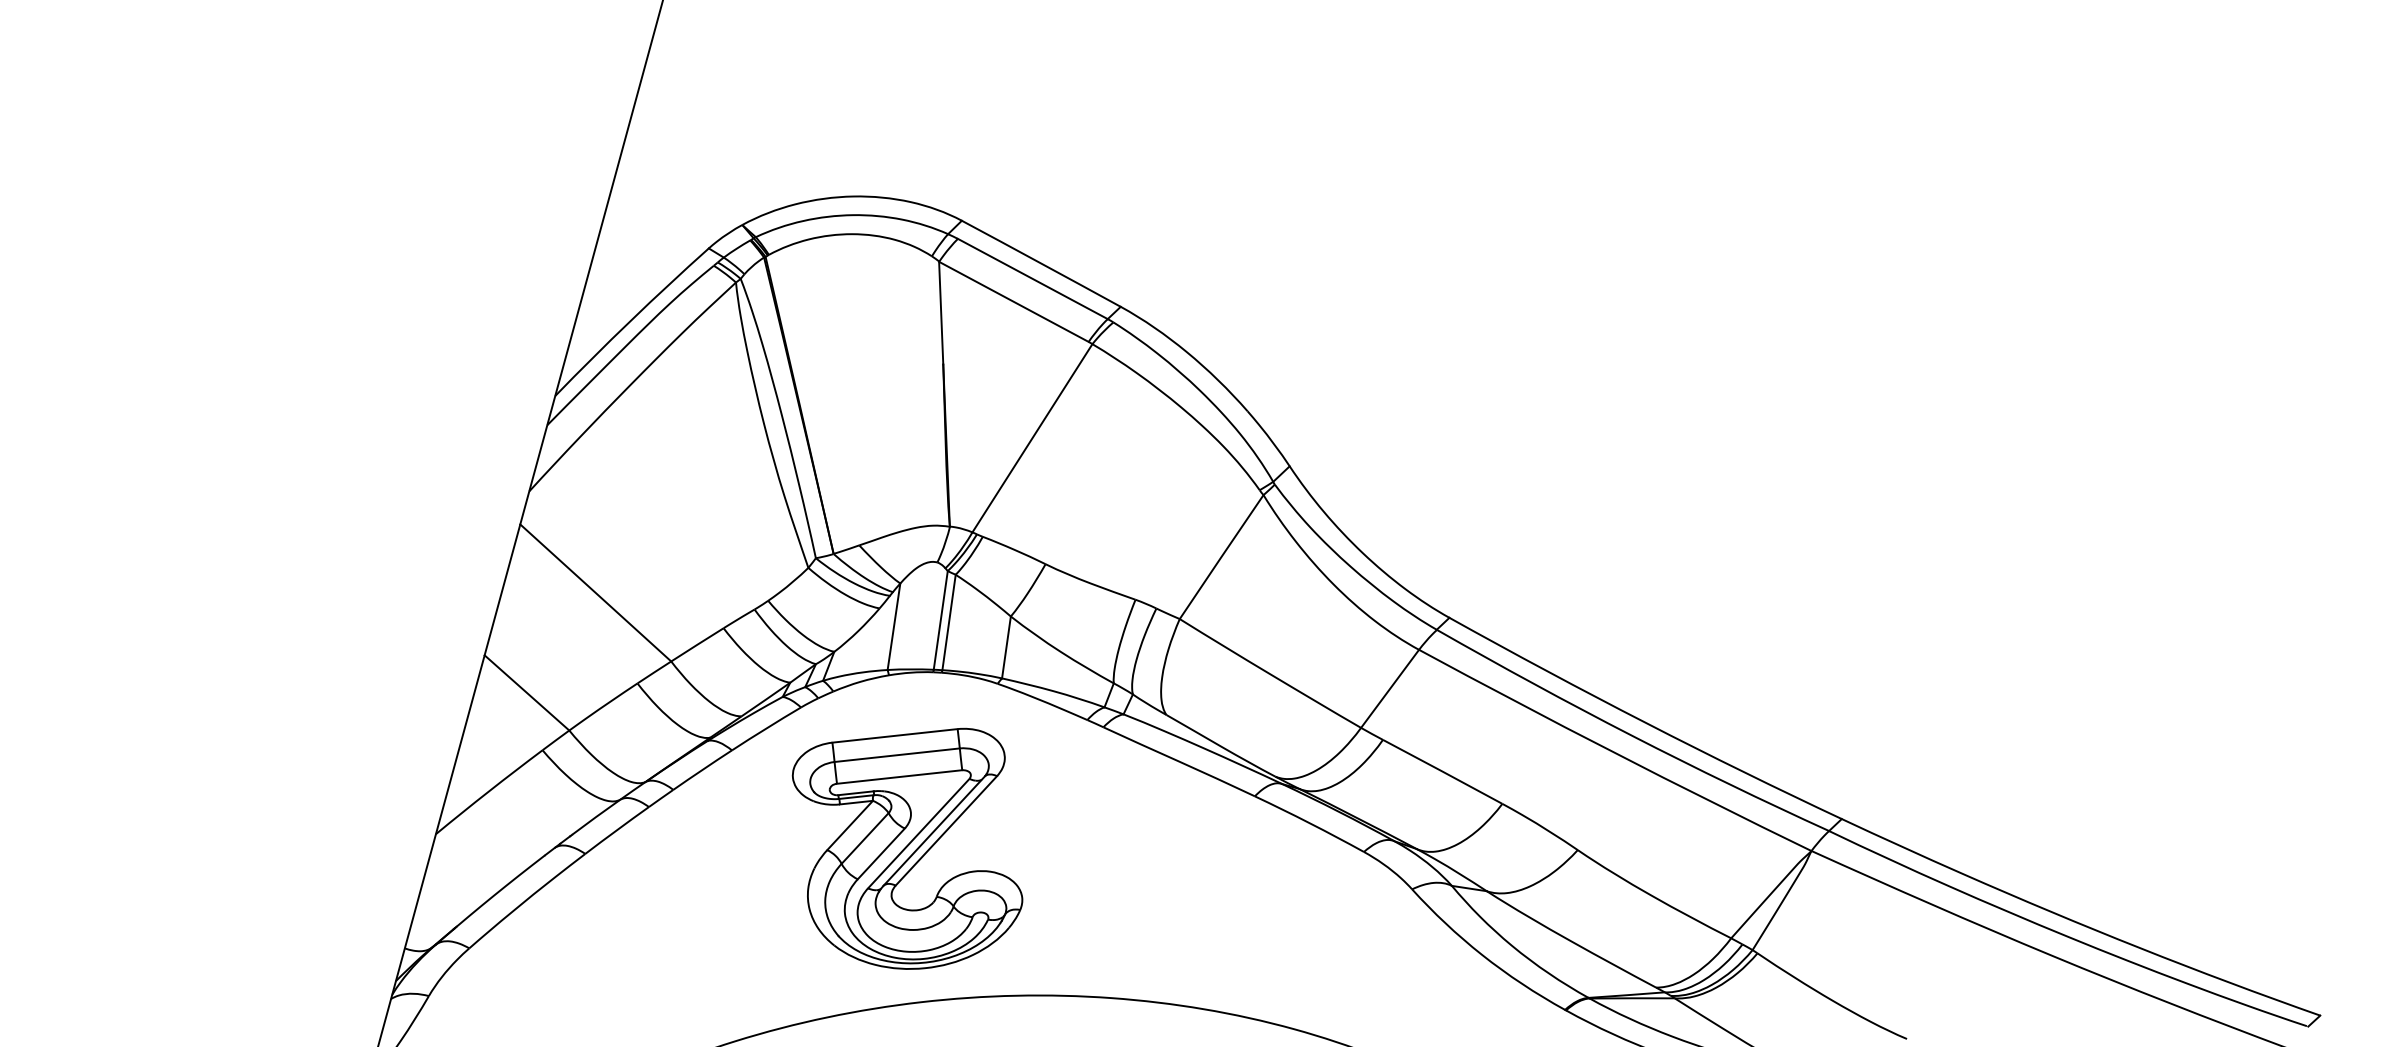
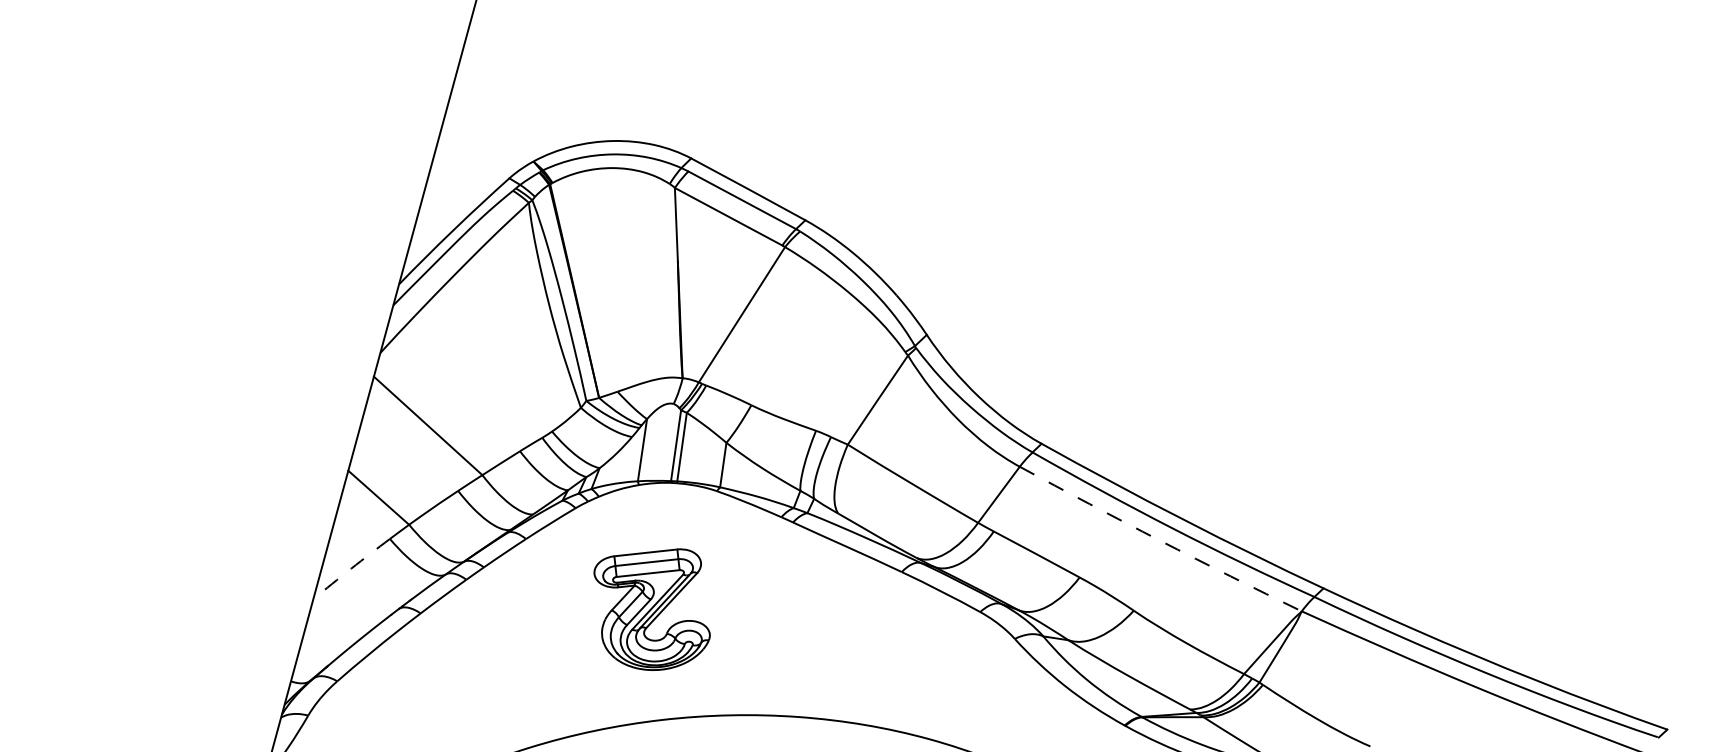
arc: (1614, 752) -> (1160, 540), solid -> dashed
arc: (489, 791) -> (351, 568), solid -> dashed
part: (906, 848) -> (651, 609), size x0.7

